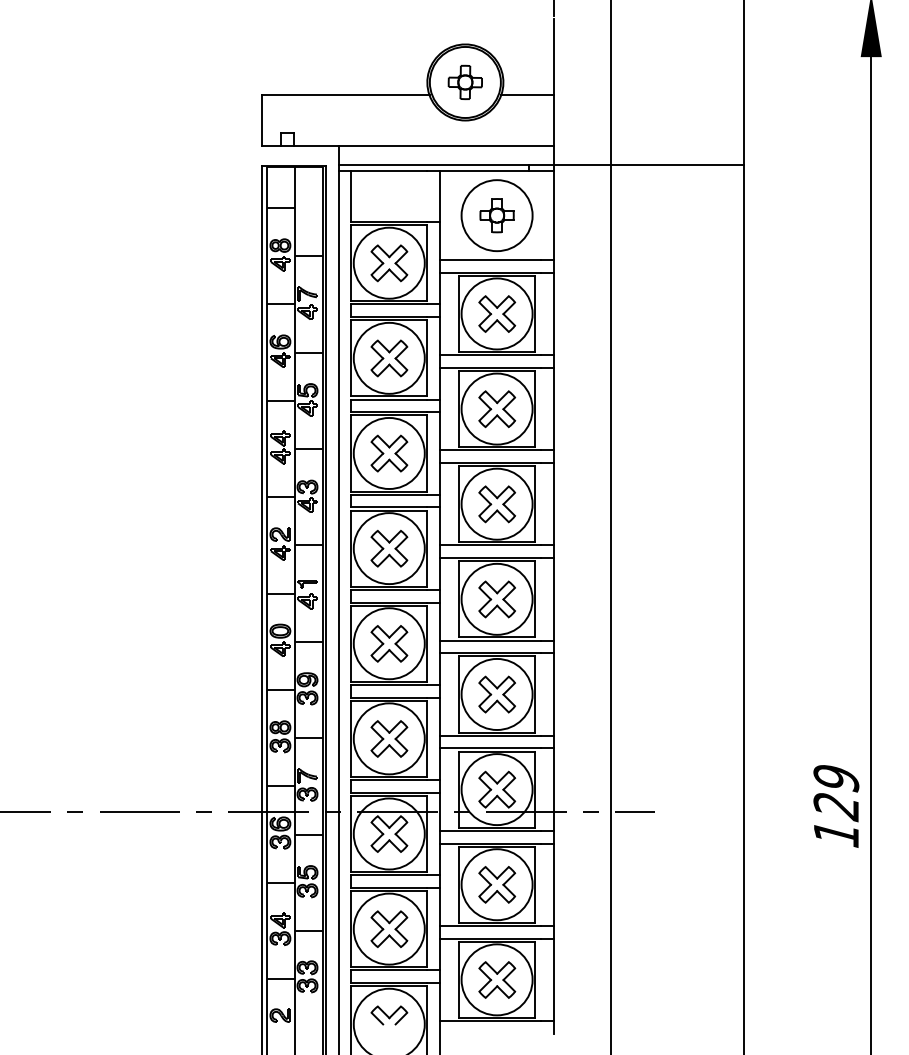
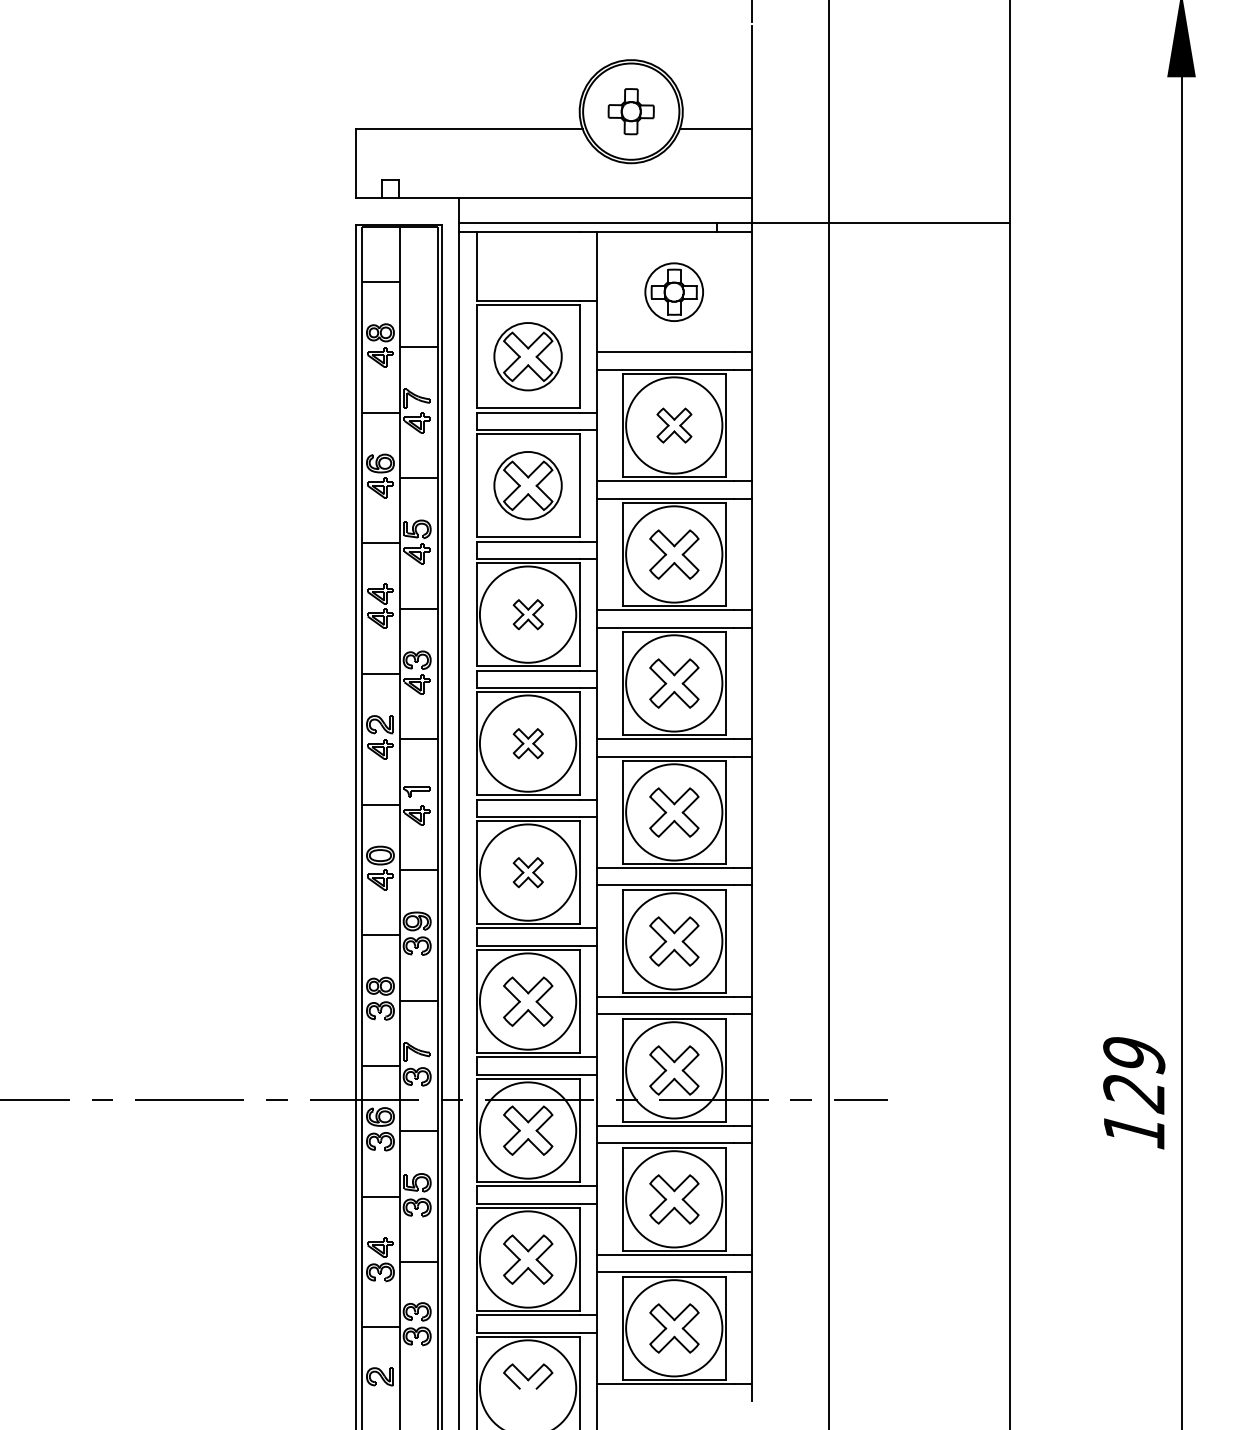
circle: (497, 215) -> (674, 292), size x0.6
circle: (388, 263) -> (527, 356), size x0.7
part: (497, 313) -> (674, 425), size x0.7
circle: (388, 358) -> (527, 485), size x0.7
part: (389, 453) -> (528, 614), size x0.6
part: (389, 548) -> (528, 743), size x0.6
part: (389, 643) -> (528, 872), size x0.6

